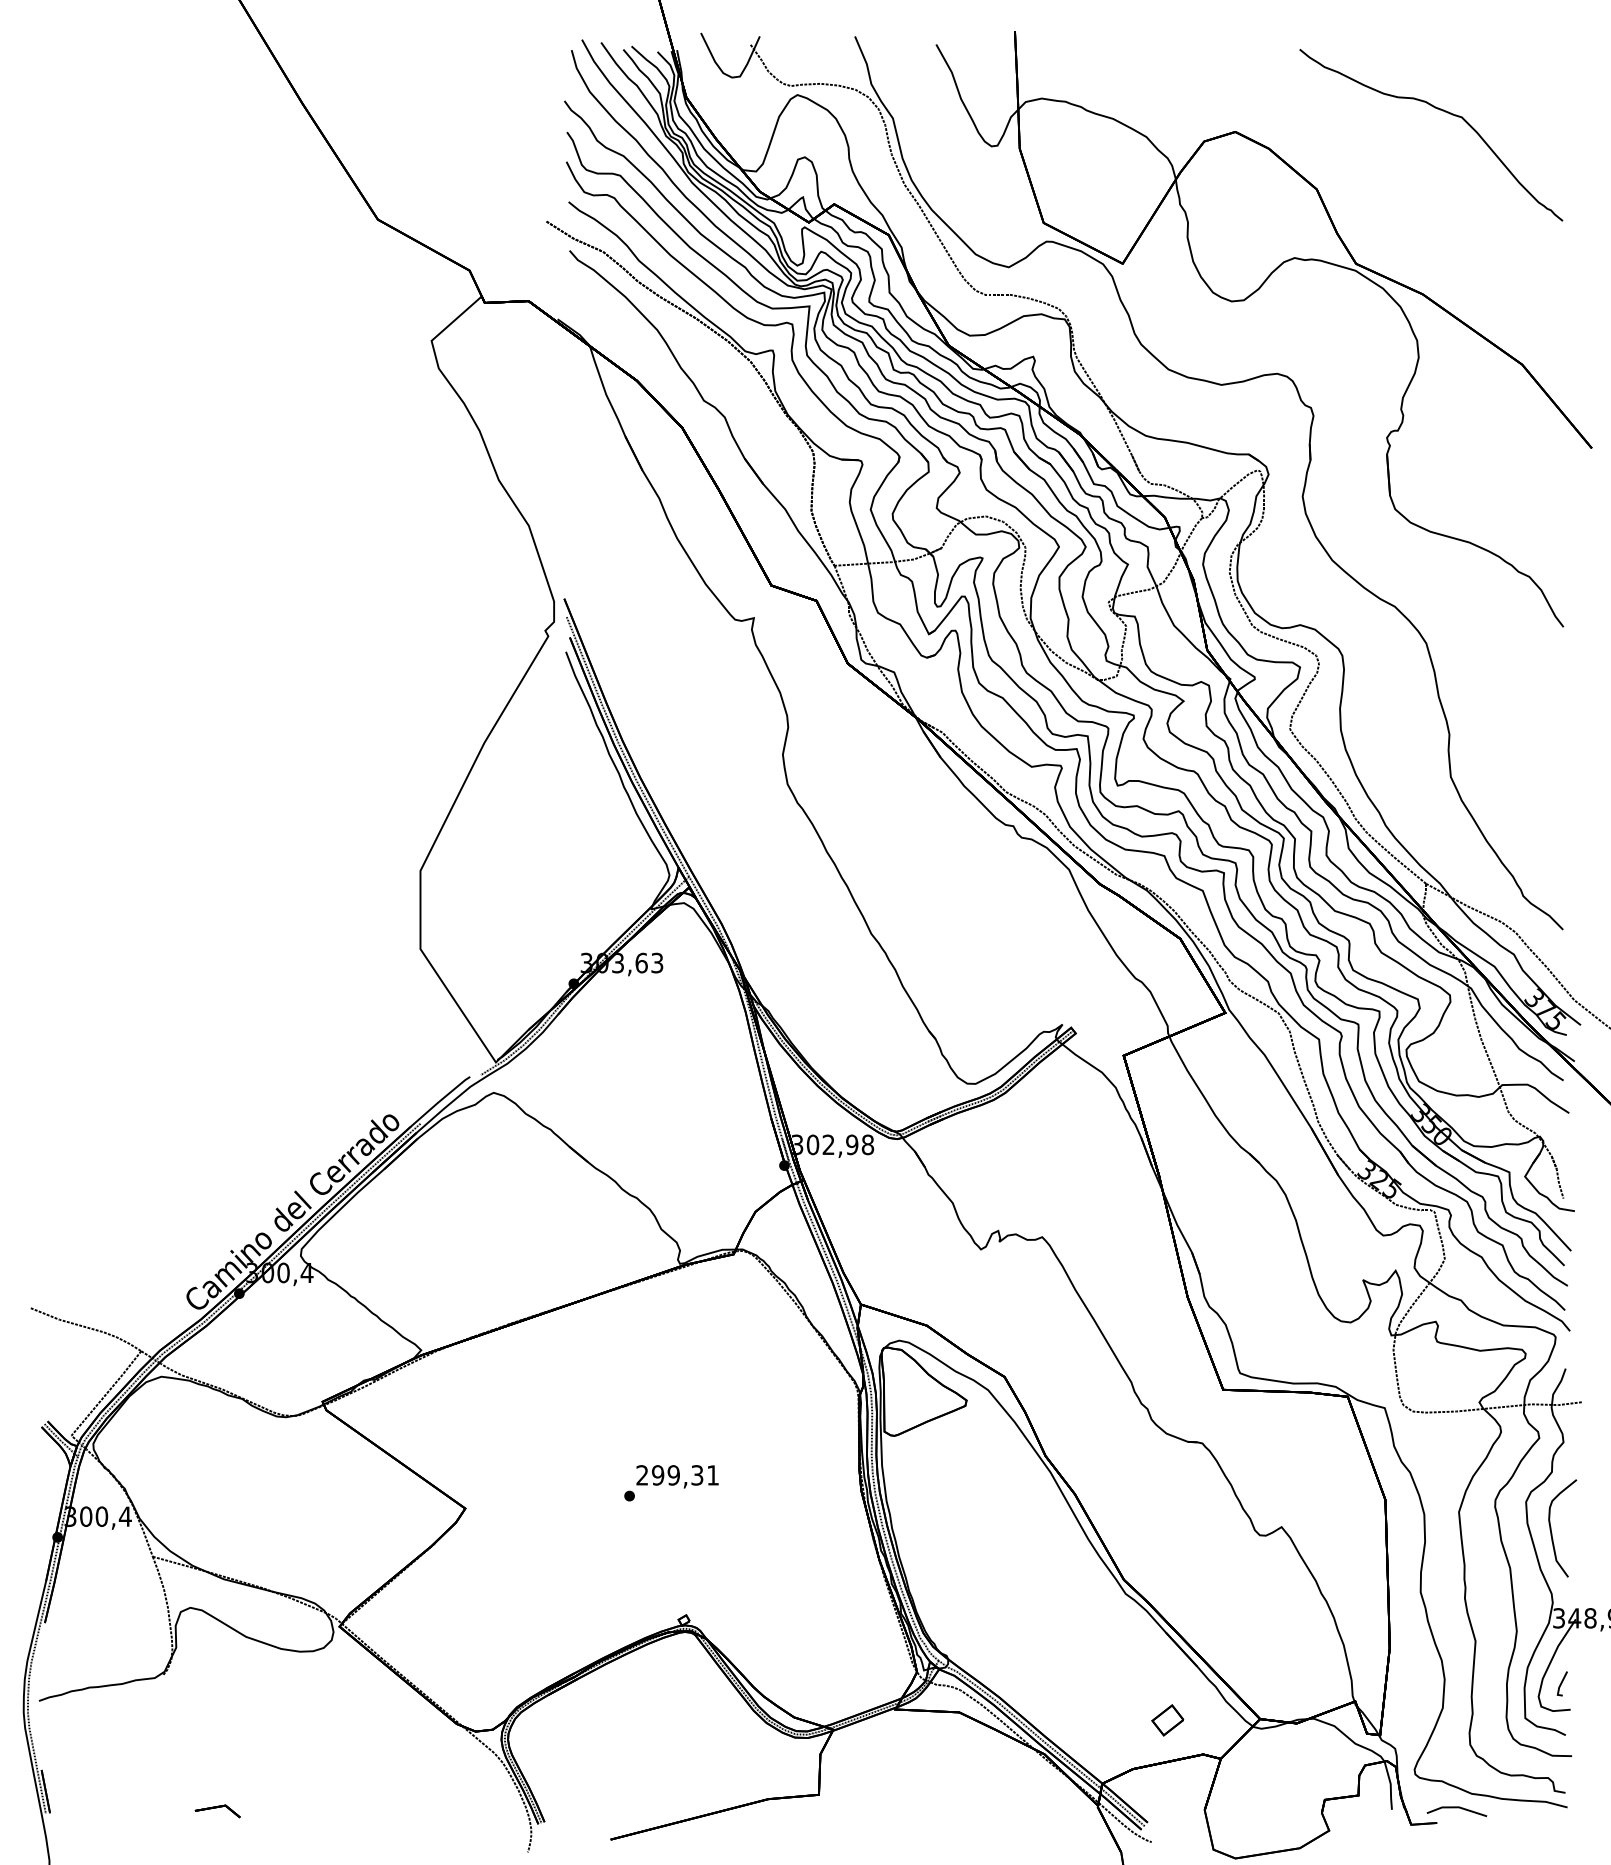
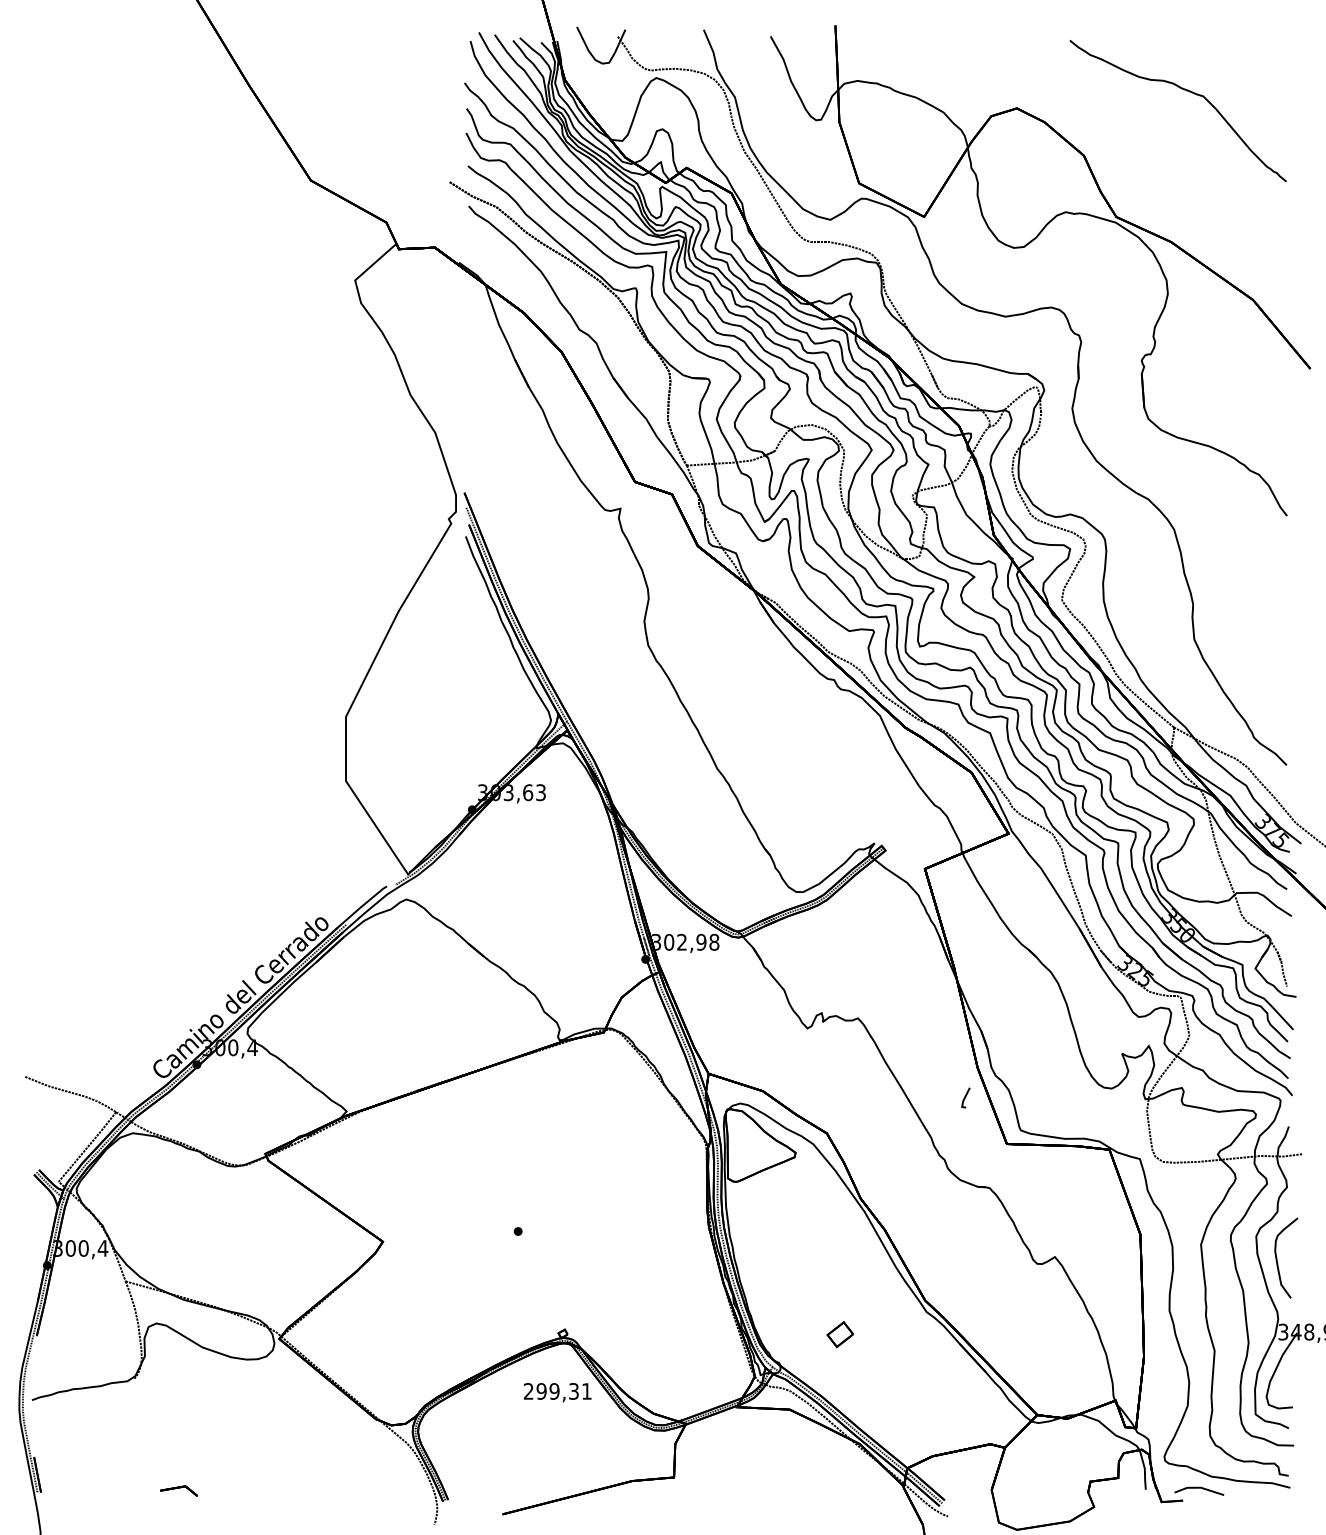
text: (677, 1476) -> (557, 1392), moved
line: (1561, 1683) -> (965, 1097), moved
part: (1167, 1720) -> (840, 1334), moved

